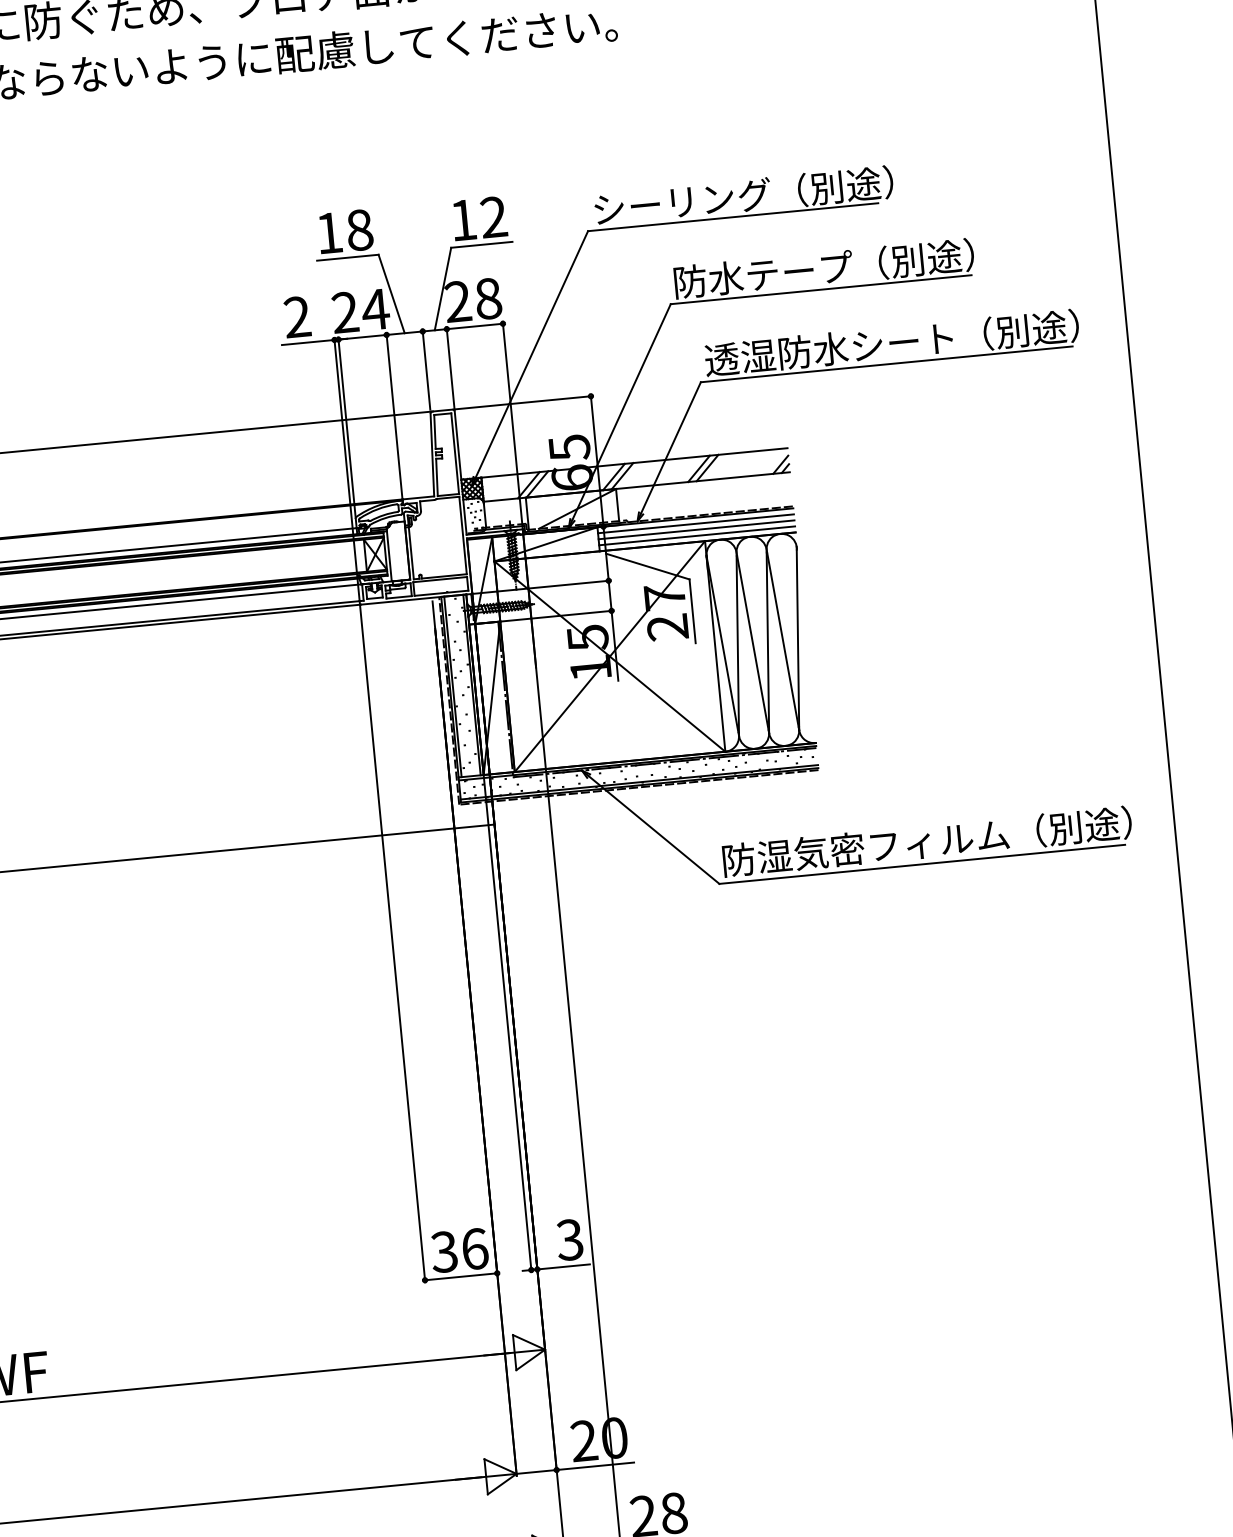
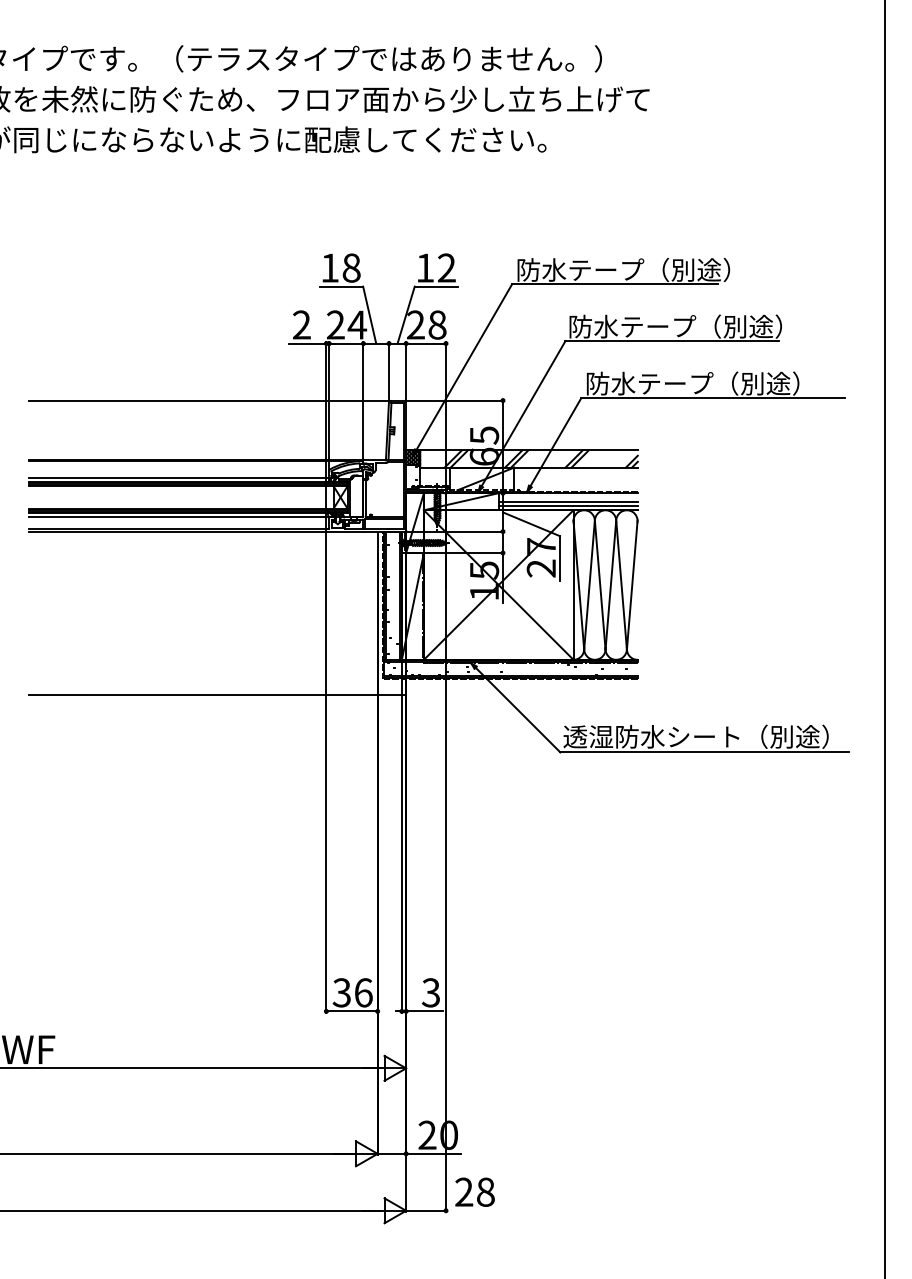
text: (682, 201) -> (580, 269), シーリング（別途） -> 防水テープ（別途）
text: (890, 343) -> (717, 383), 透湿防水シート（別途） -> 防水テープ（別途）
line: (694, 523) -> (567, 497), removed
text: (925, 841) -> (708, 736), 防湿気密フィルム（別途） -> 透湿防水シート（別途）

